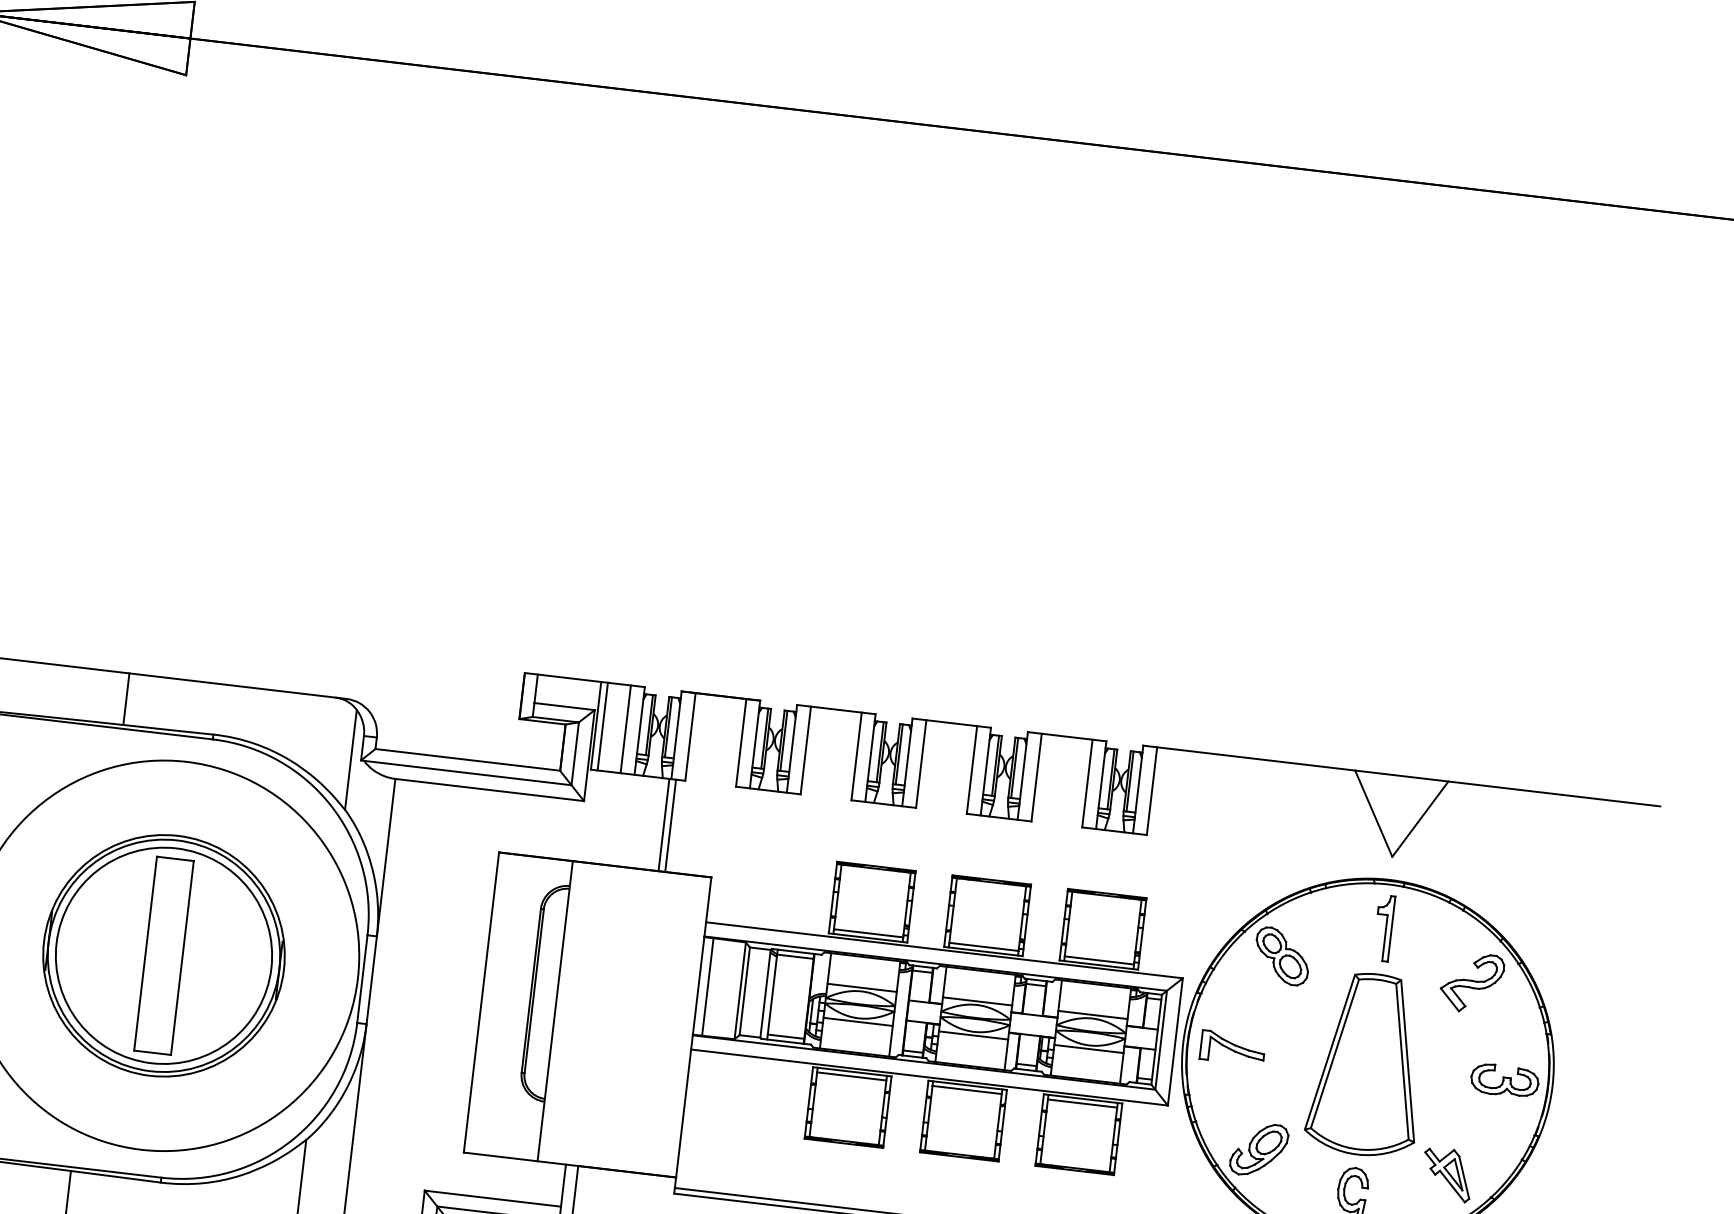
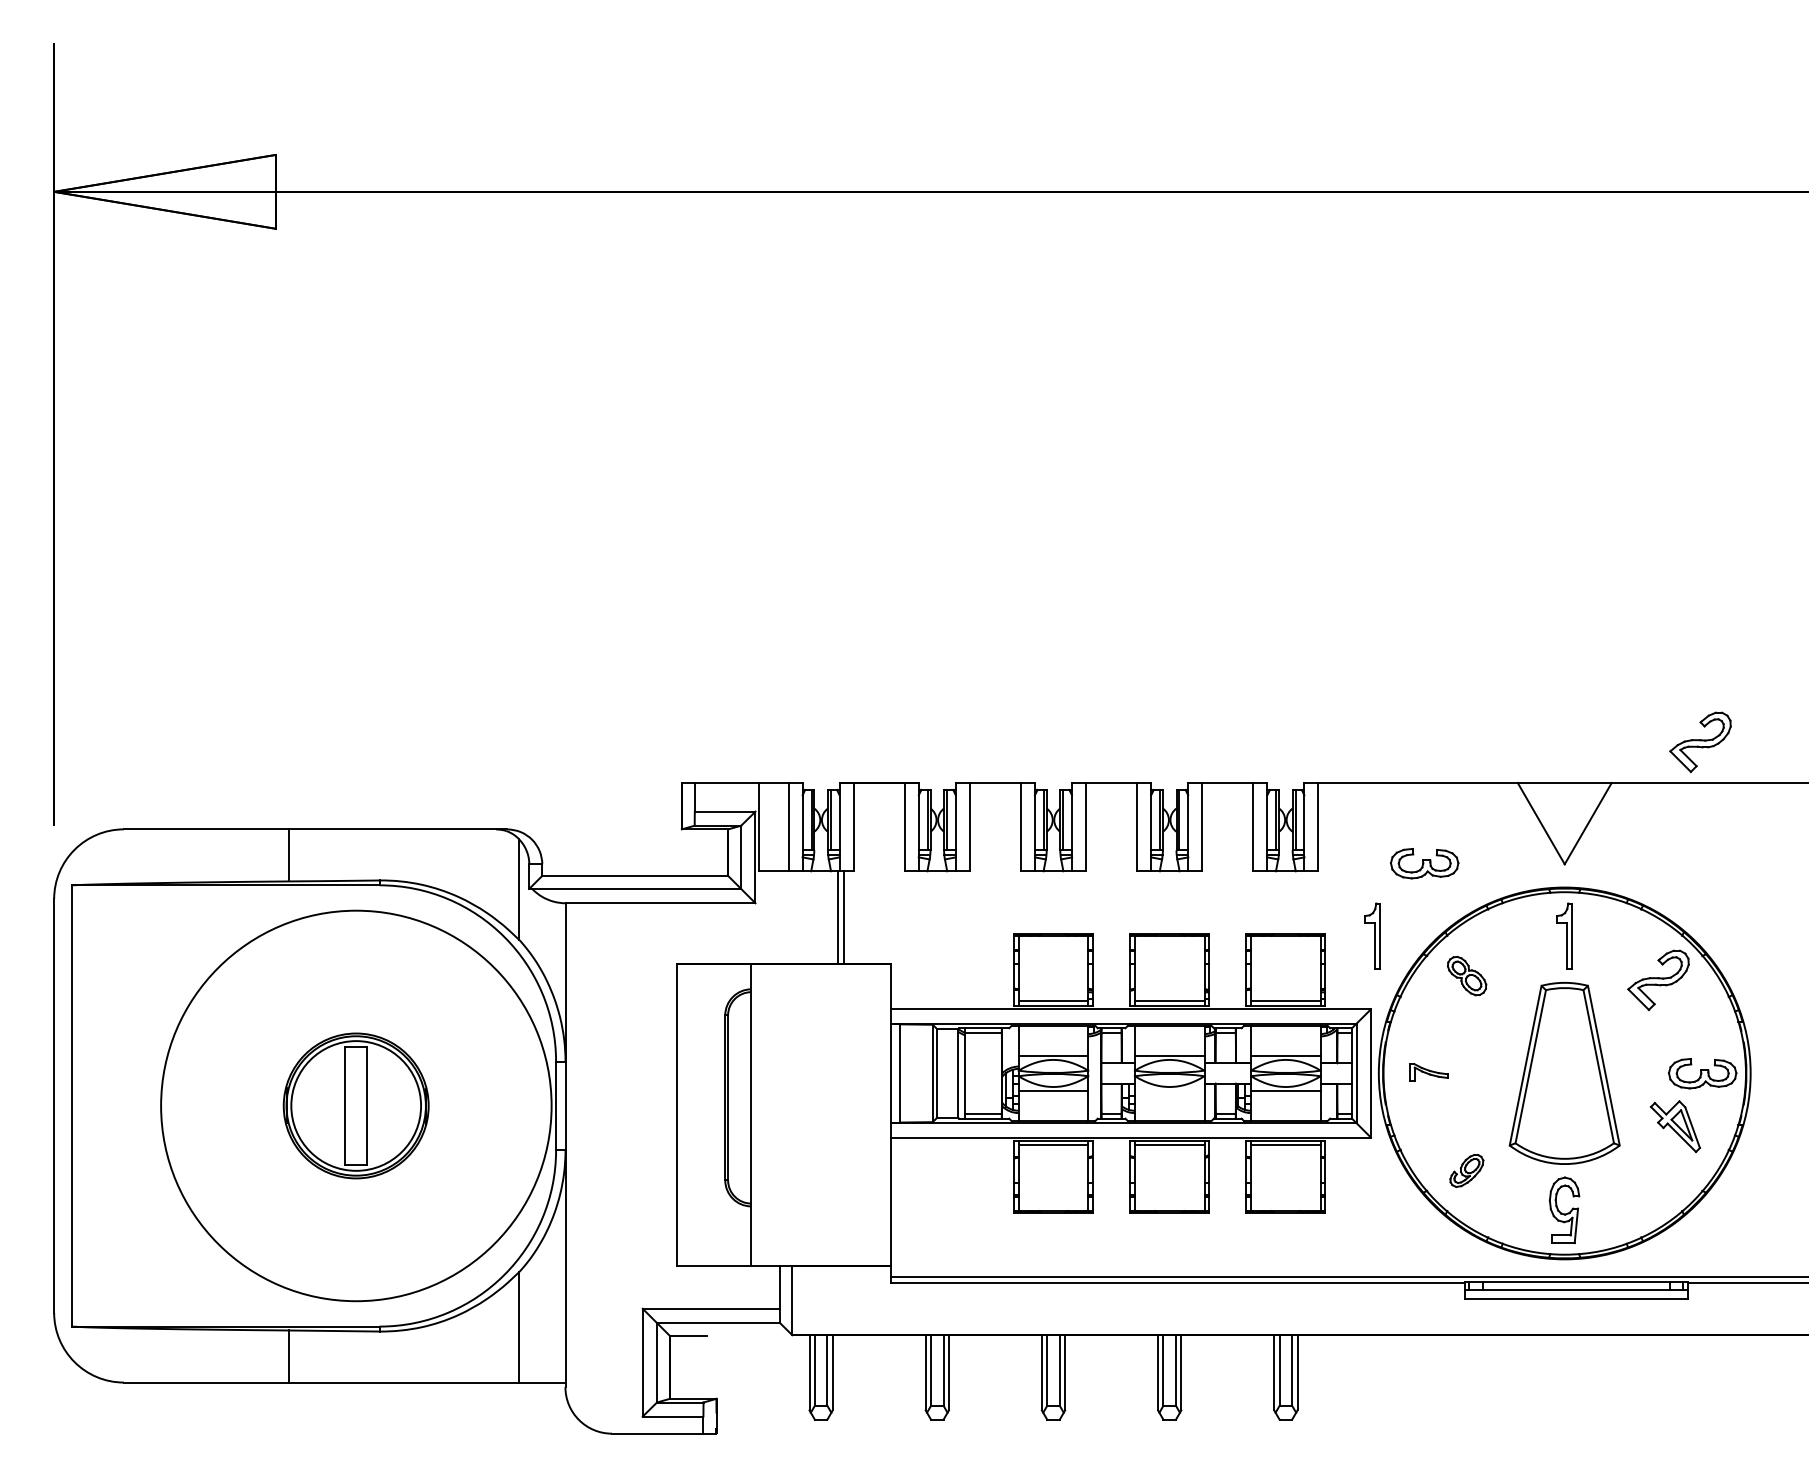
line: (602, 726) -> (765, 826), removed
part: (1541, 750) -> (1700, 741), added
part: (1253, 839) -> (1424, 863), added
part: (1193, 905) -> (1372, 935), added
part: (163, 955) -> (355, 1105), size x0.6
part: (1281, 955) -> (1466, 975), size x0.7
line: (973, 1035) -> (1169, 1090), removed
part: (1232, 1047) -> (1428, 1072), size x0.6
part: (1259, 1149) -> (1466, 1170), size x0.6
part: (1447, 1174) -> (1675, 1126), moved

